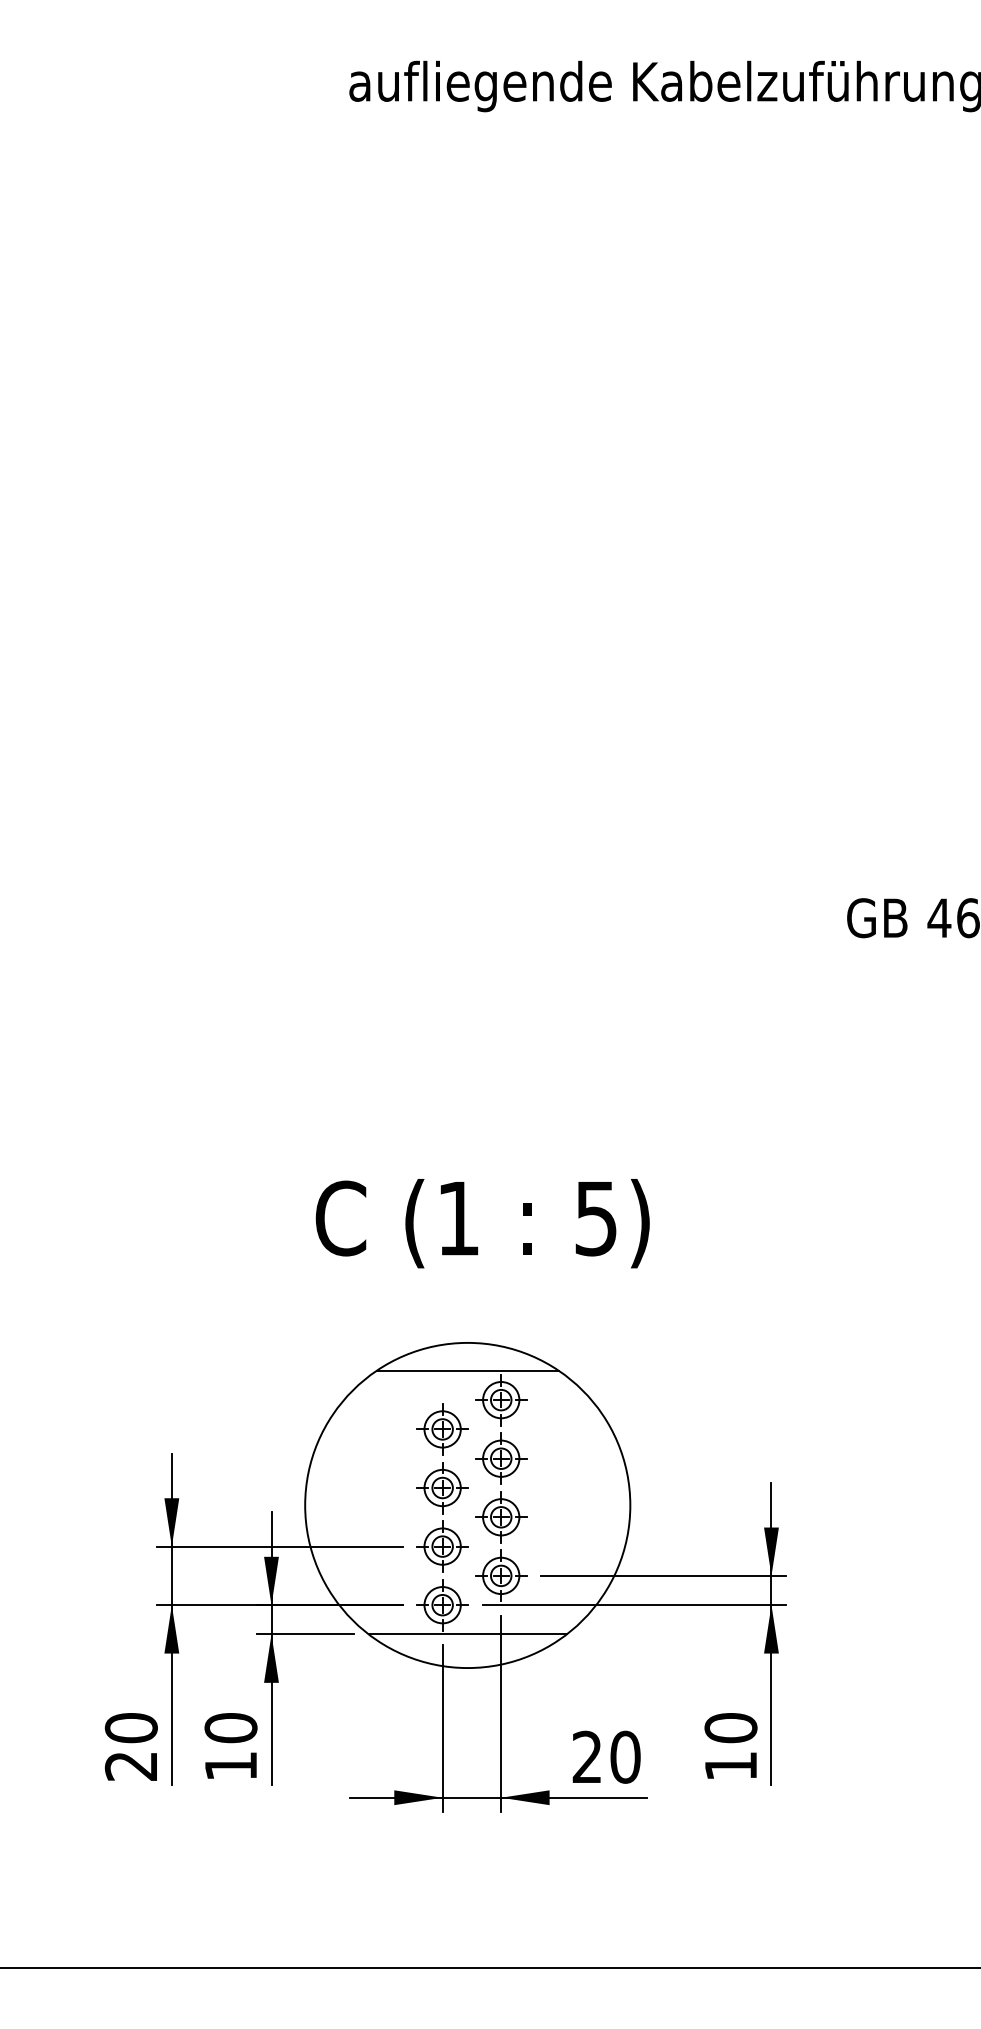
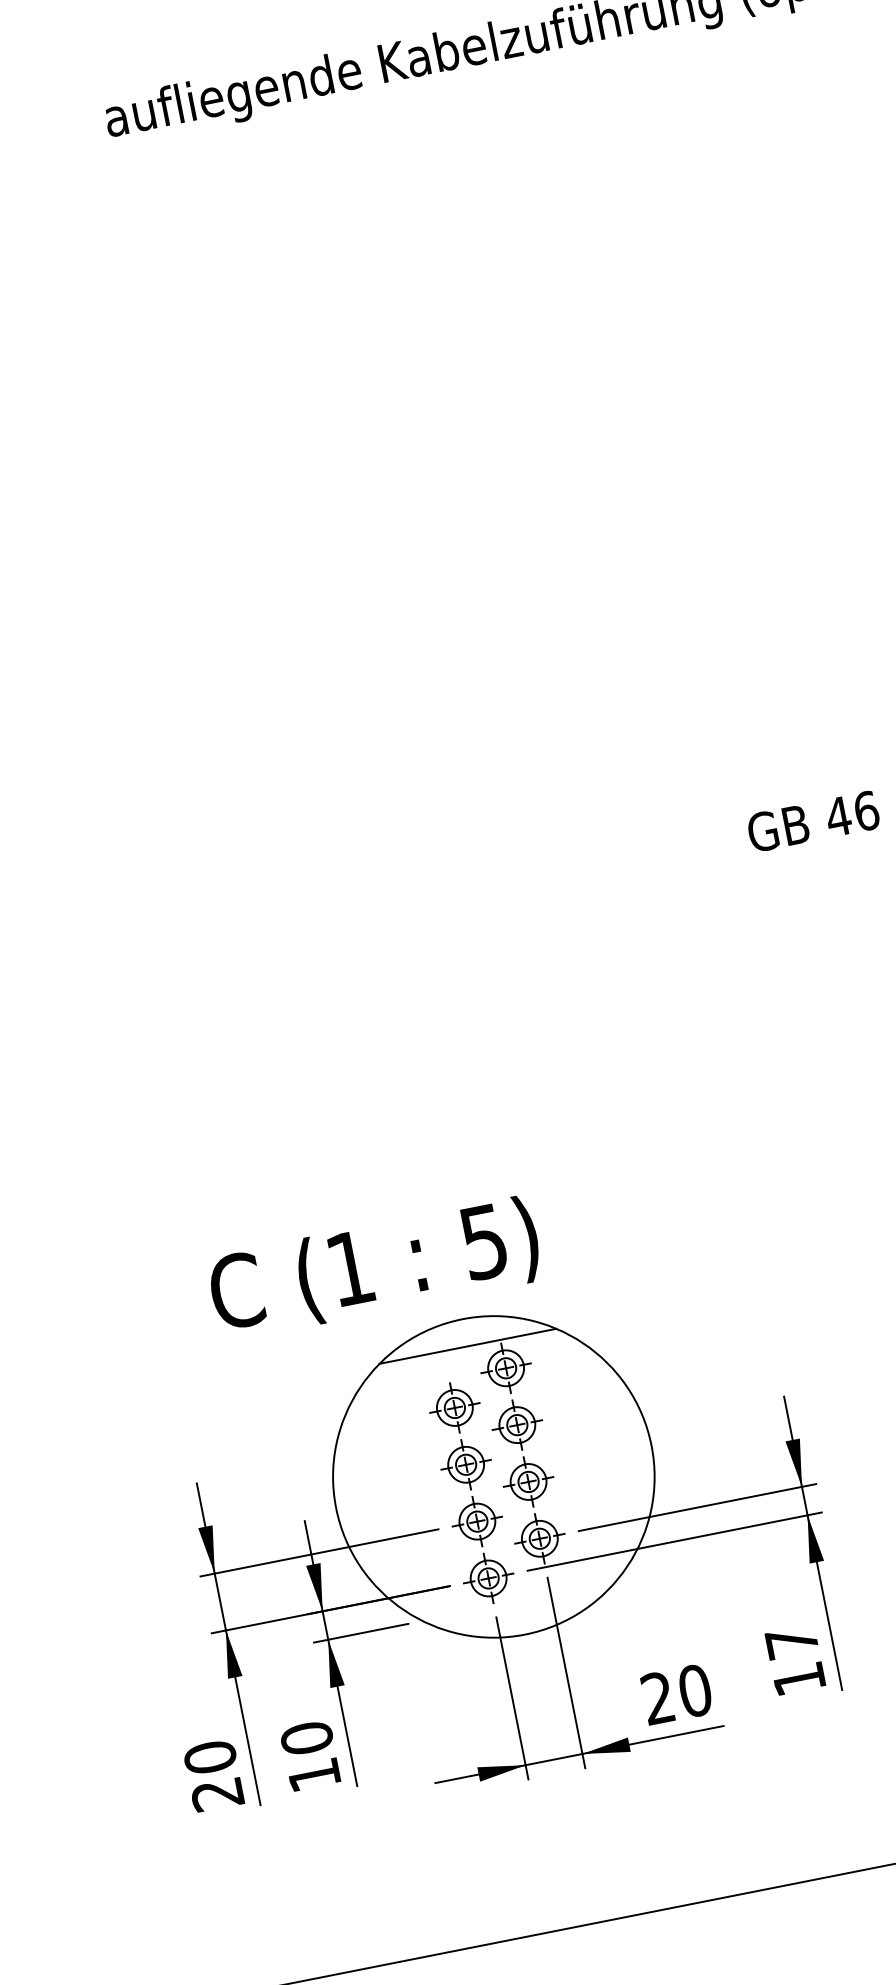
text: (482, 1223) -> (374, 1268), moved
line: (467, 1634) -> (518, 1602), removed
text: (730, 1728) -> (791, 1642), 10 -> 17

